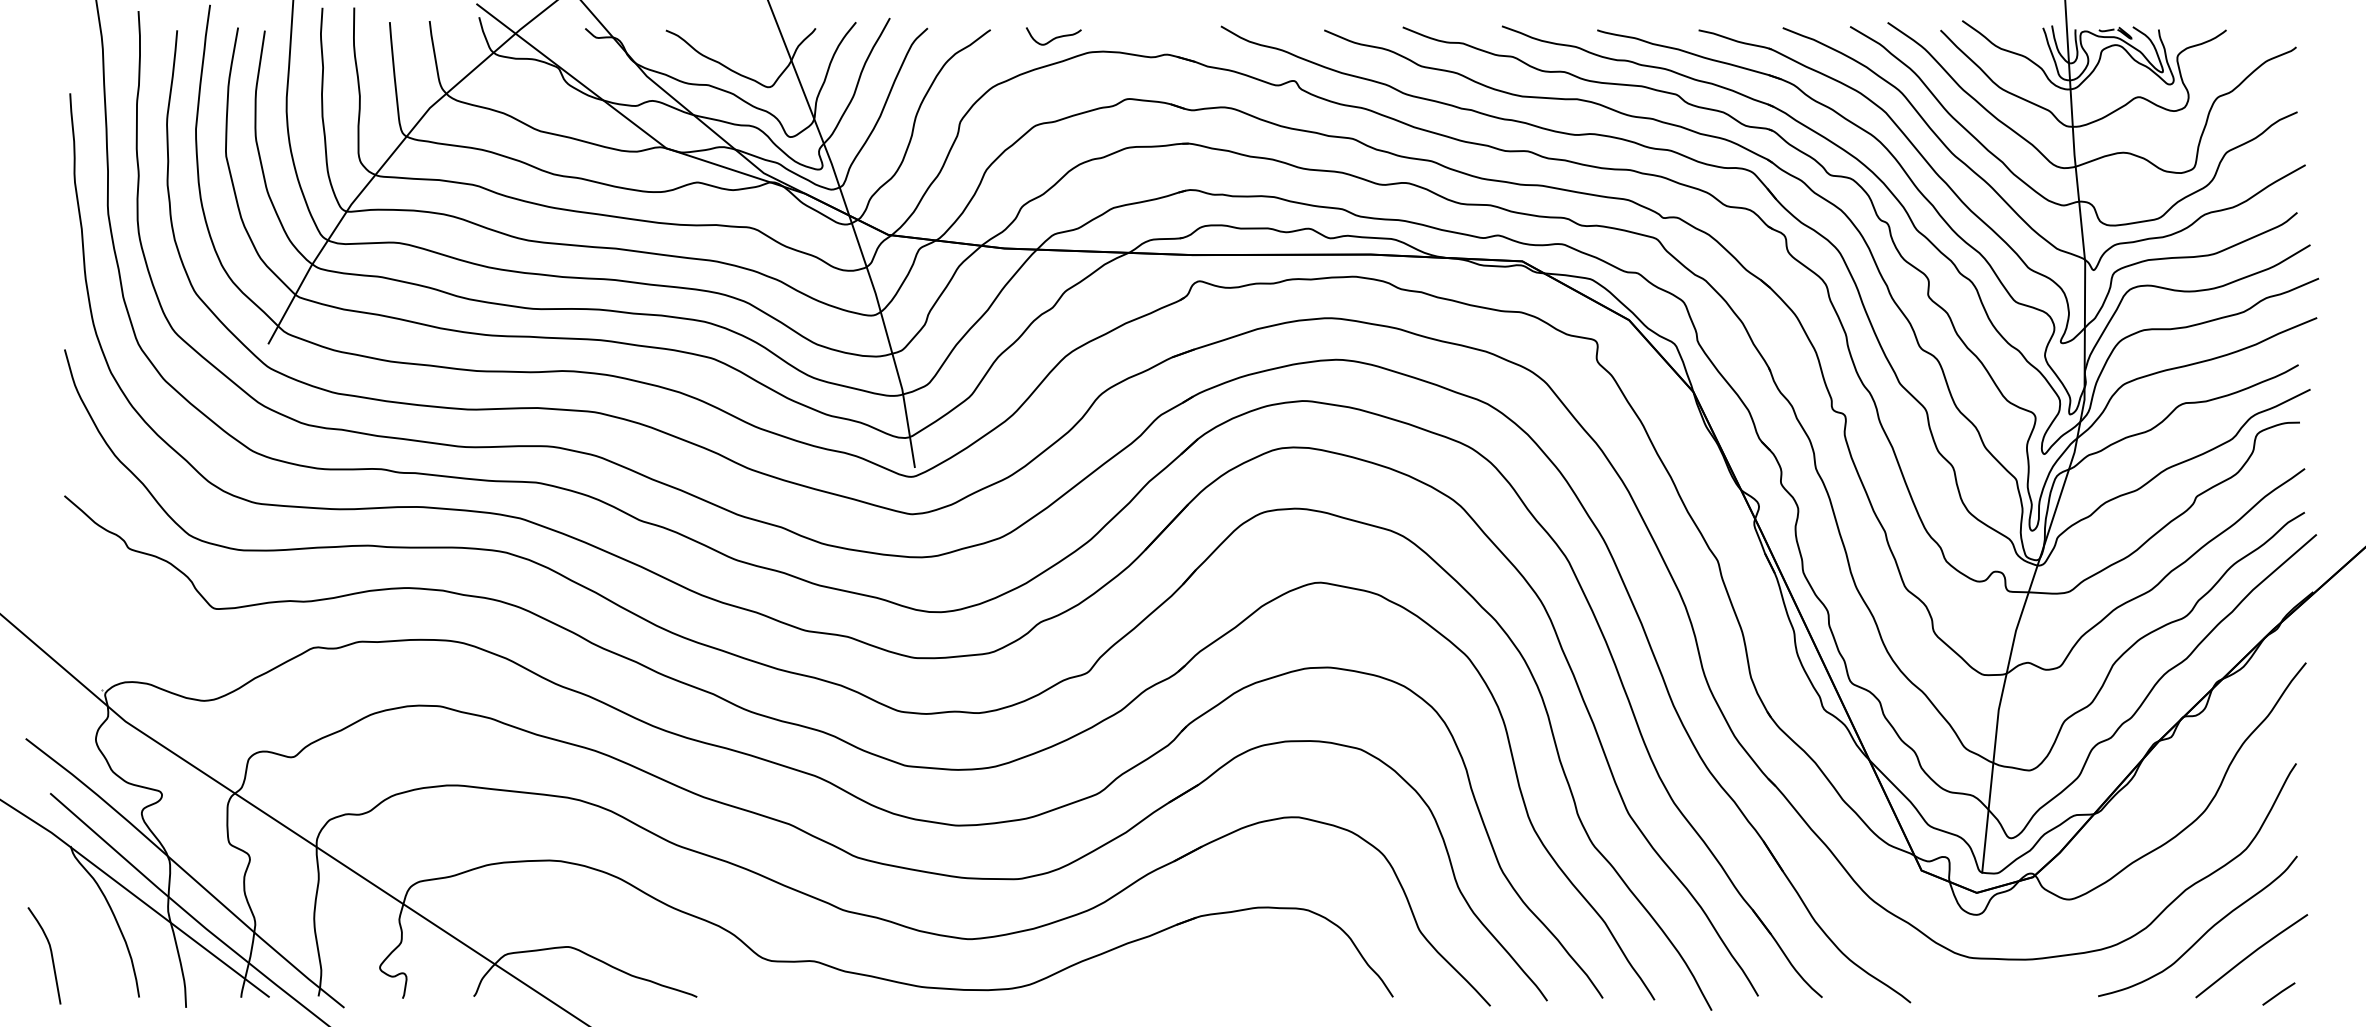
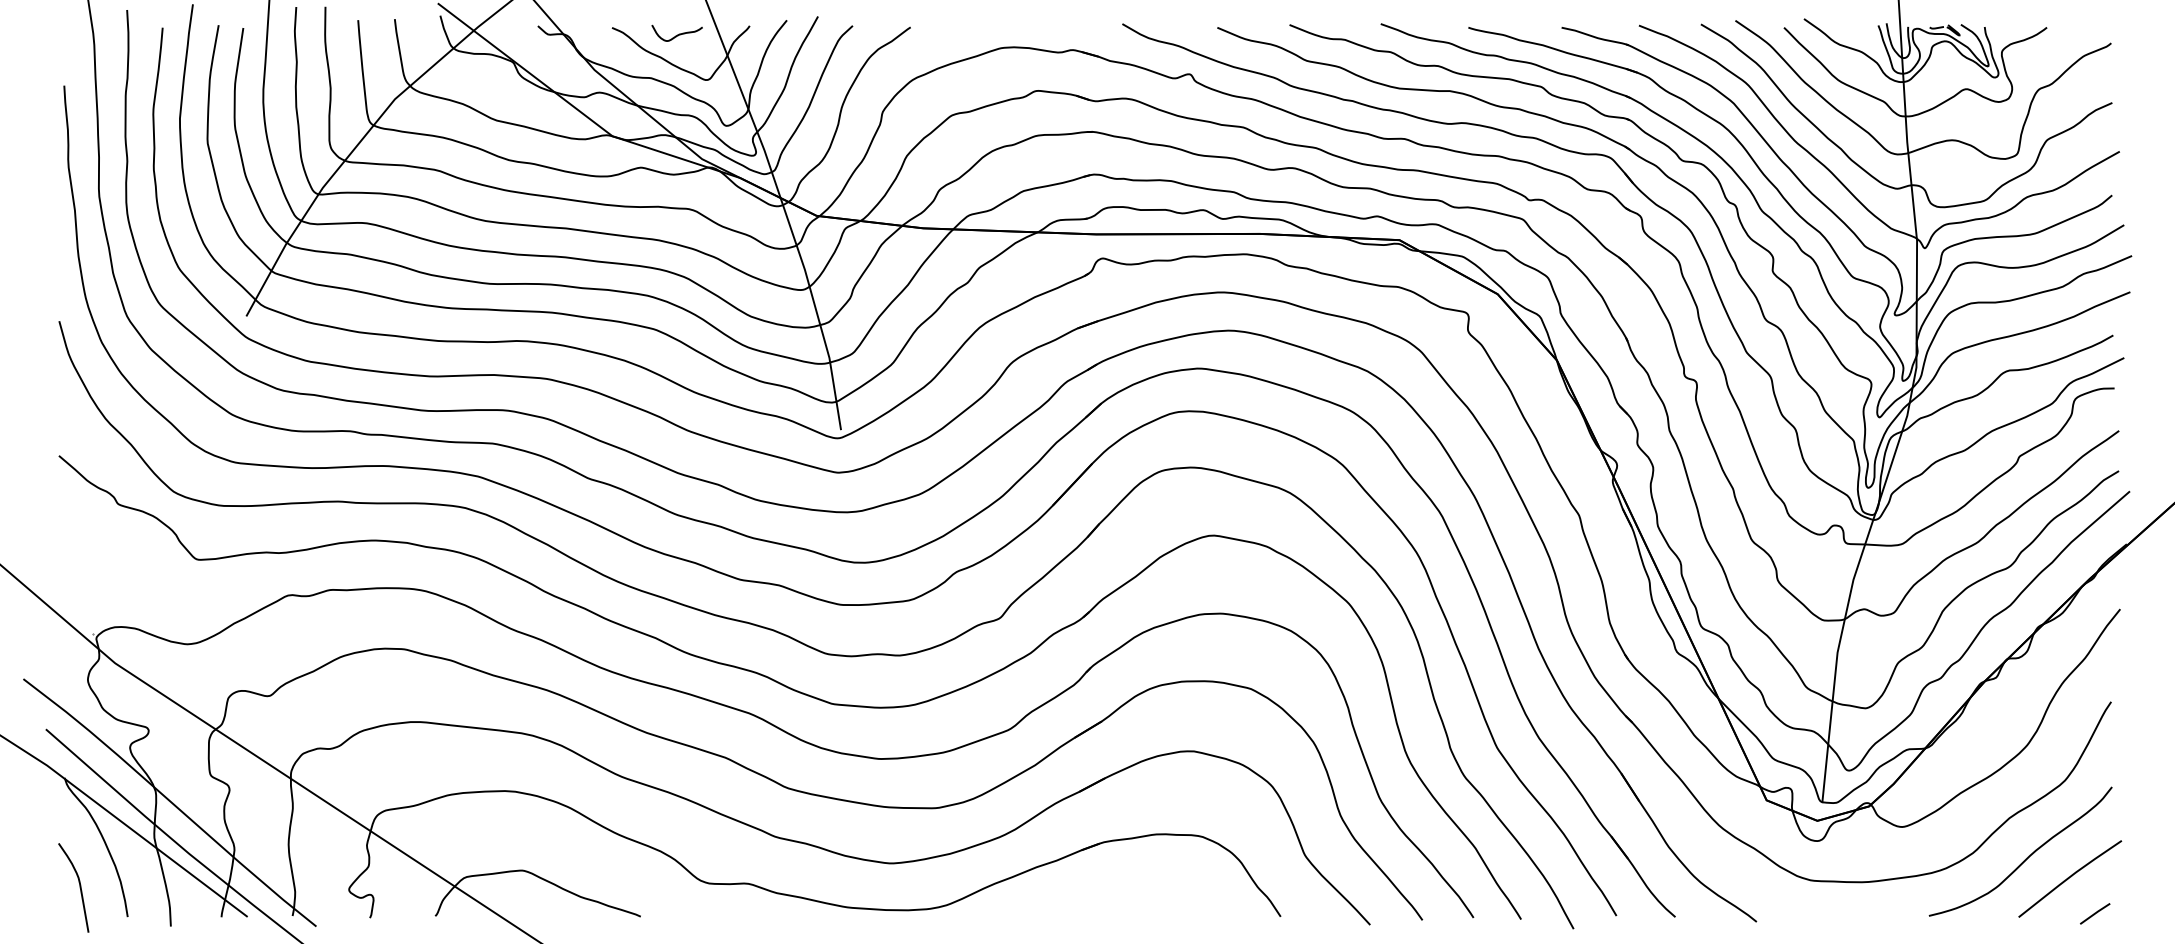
curve: (1054, 37) -> (677, 34), moved
curve: (50, 953) -> (79, 885), moved

